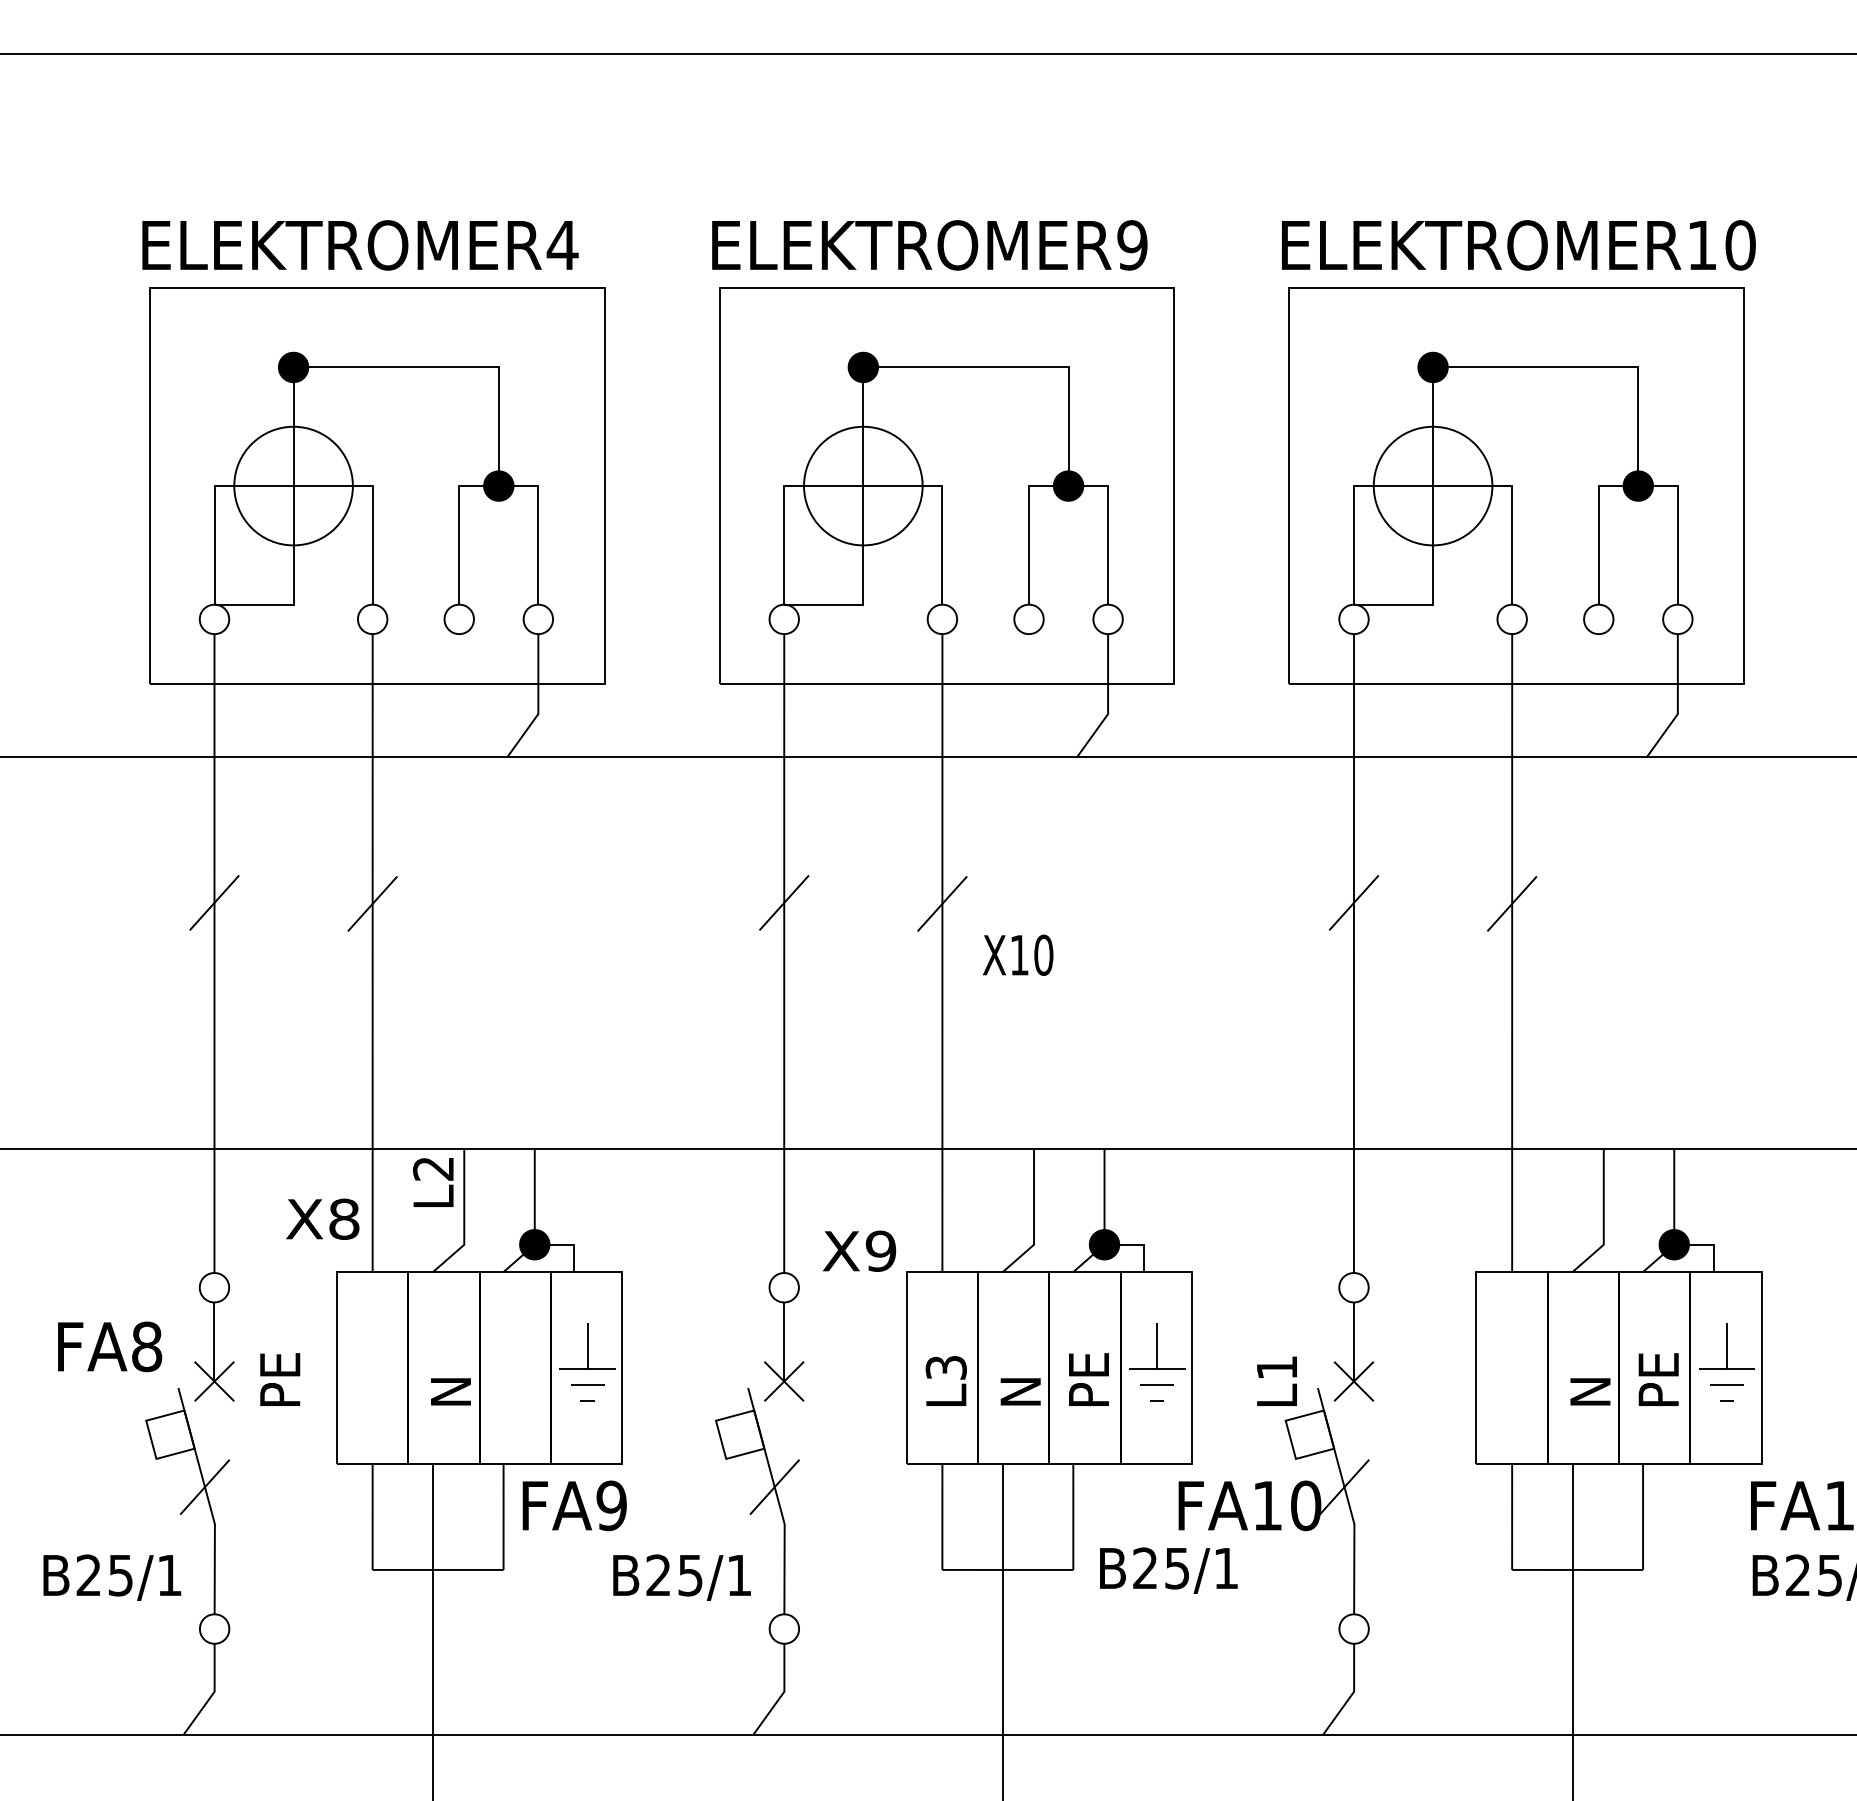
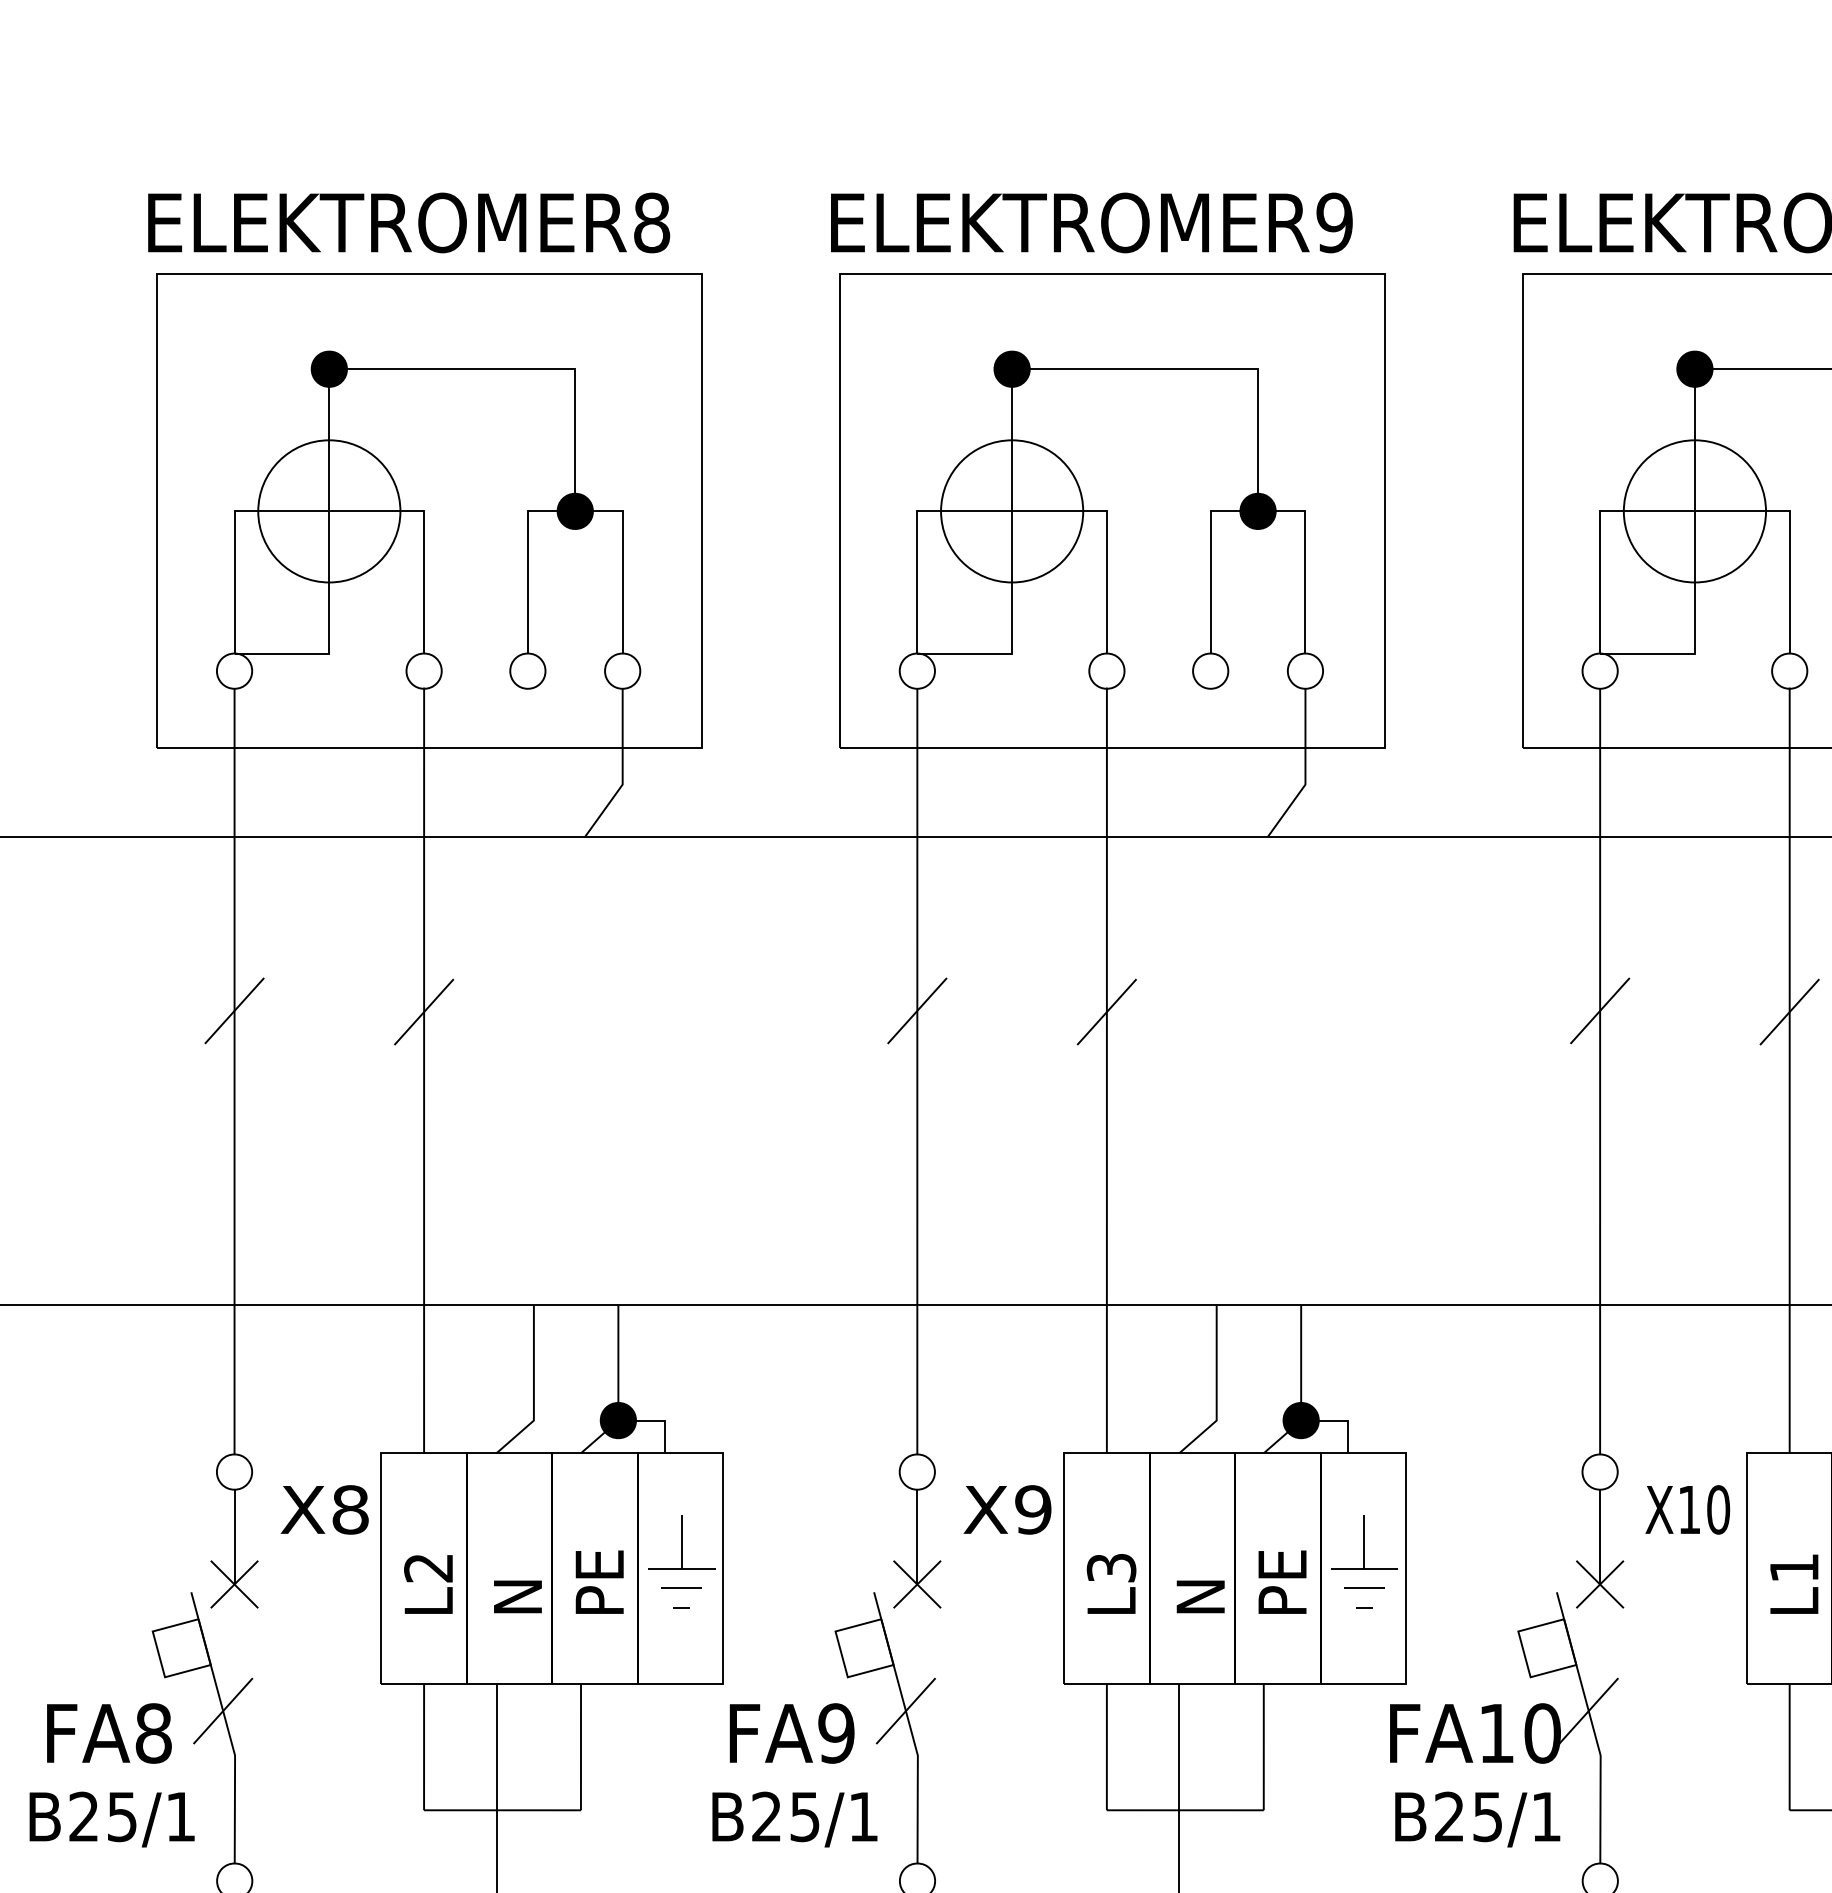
text: (562, 245) -> (651, 223), ELEKTROMER4 -> ELEKTROMER8
text: (1018, 954) -> (1688, 1508), moved
text: (433, 1182) -> (428, 1584), moved
text: (322, 1218) -> (324, 1508), moved
text: (859, 1250) -> (1007, 1508), moved
text: (110, 1346) -> (109, 1733), moved
text: (280, 1379) -> (600, 1582), moved
text: (1276, 1380) -> (1793, 1583), moved
text: (574, 1505) -> (791, 1733), moved
text: (1168, 1570) -> (1477, 1819), moved

